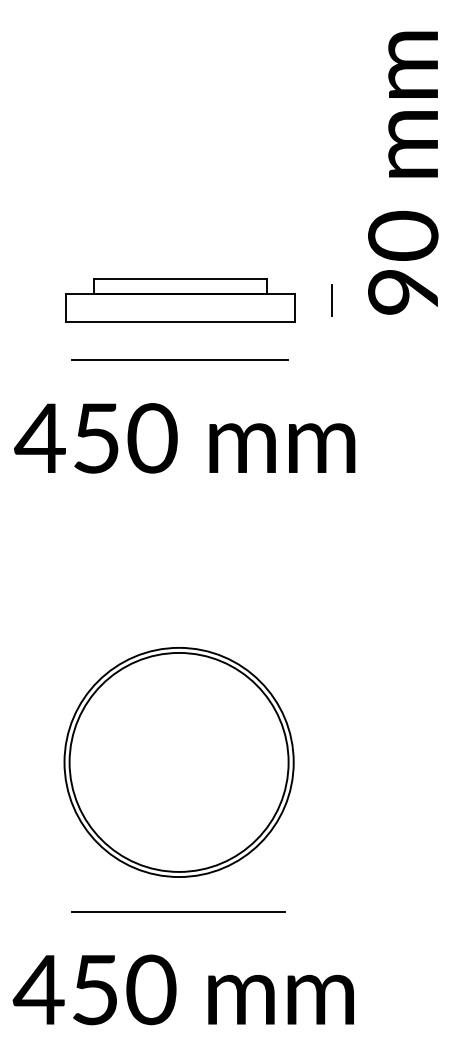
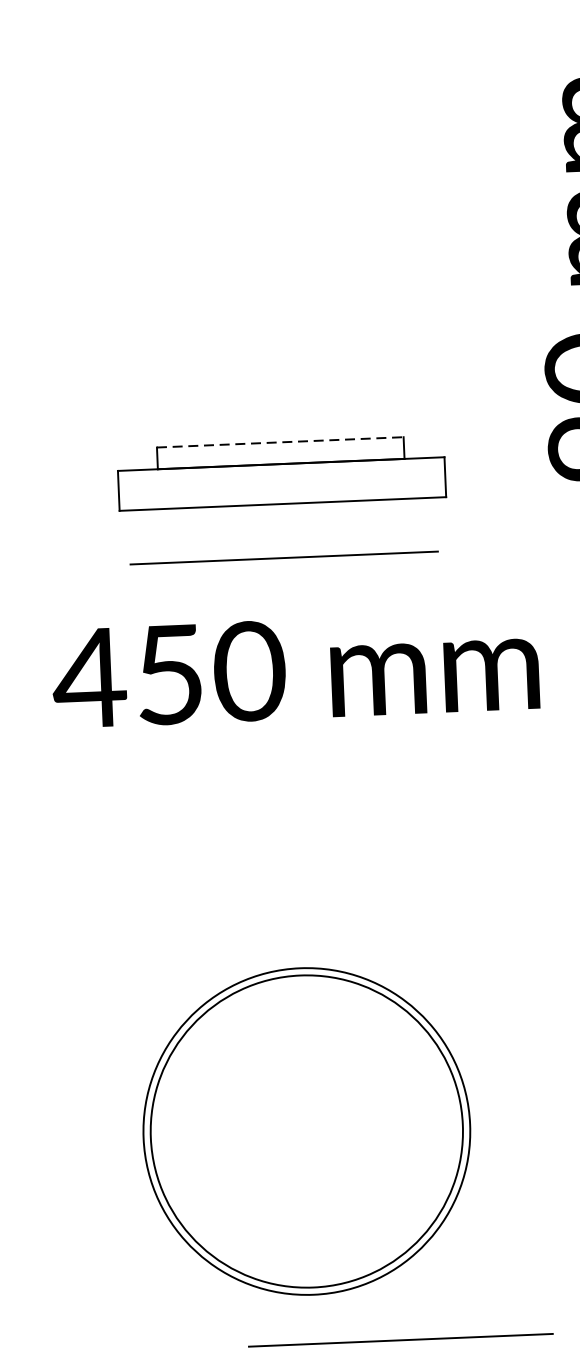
line: (180, 278) -> (279, 441), solid -> dashed
line: (332, 299) -> (497, 462), removed
line: (178, 911) -> (400, 1340), moved

